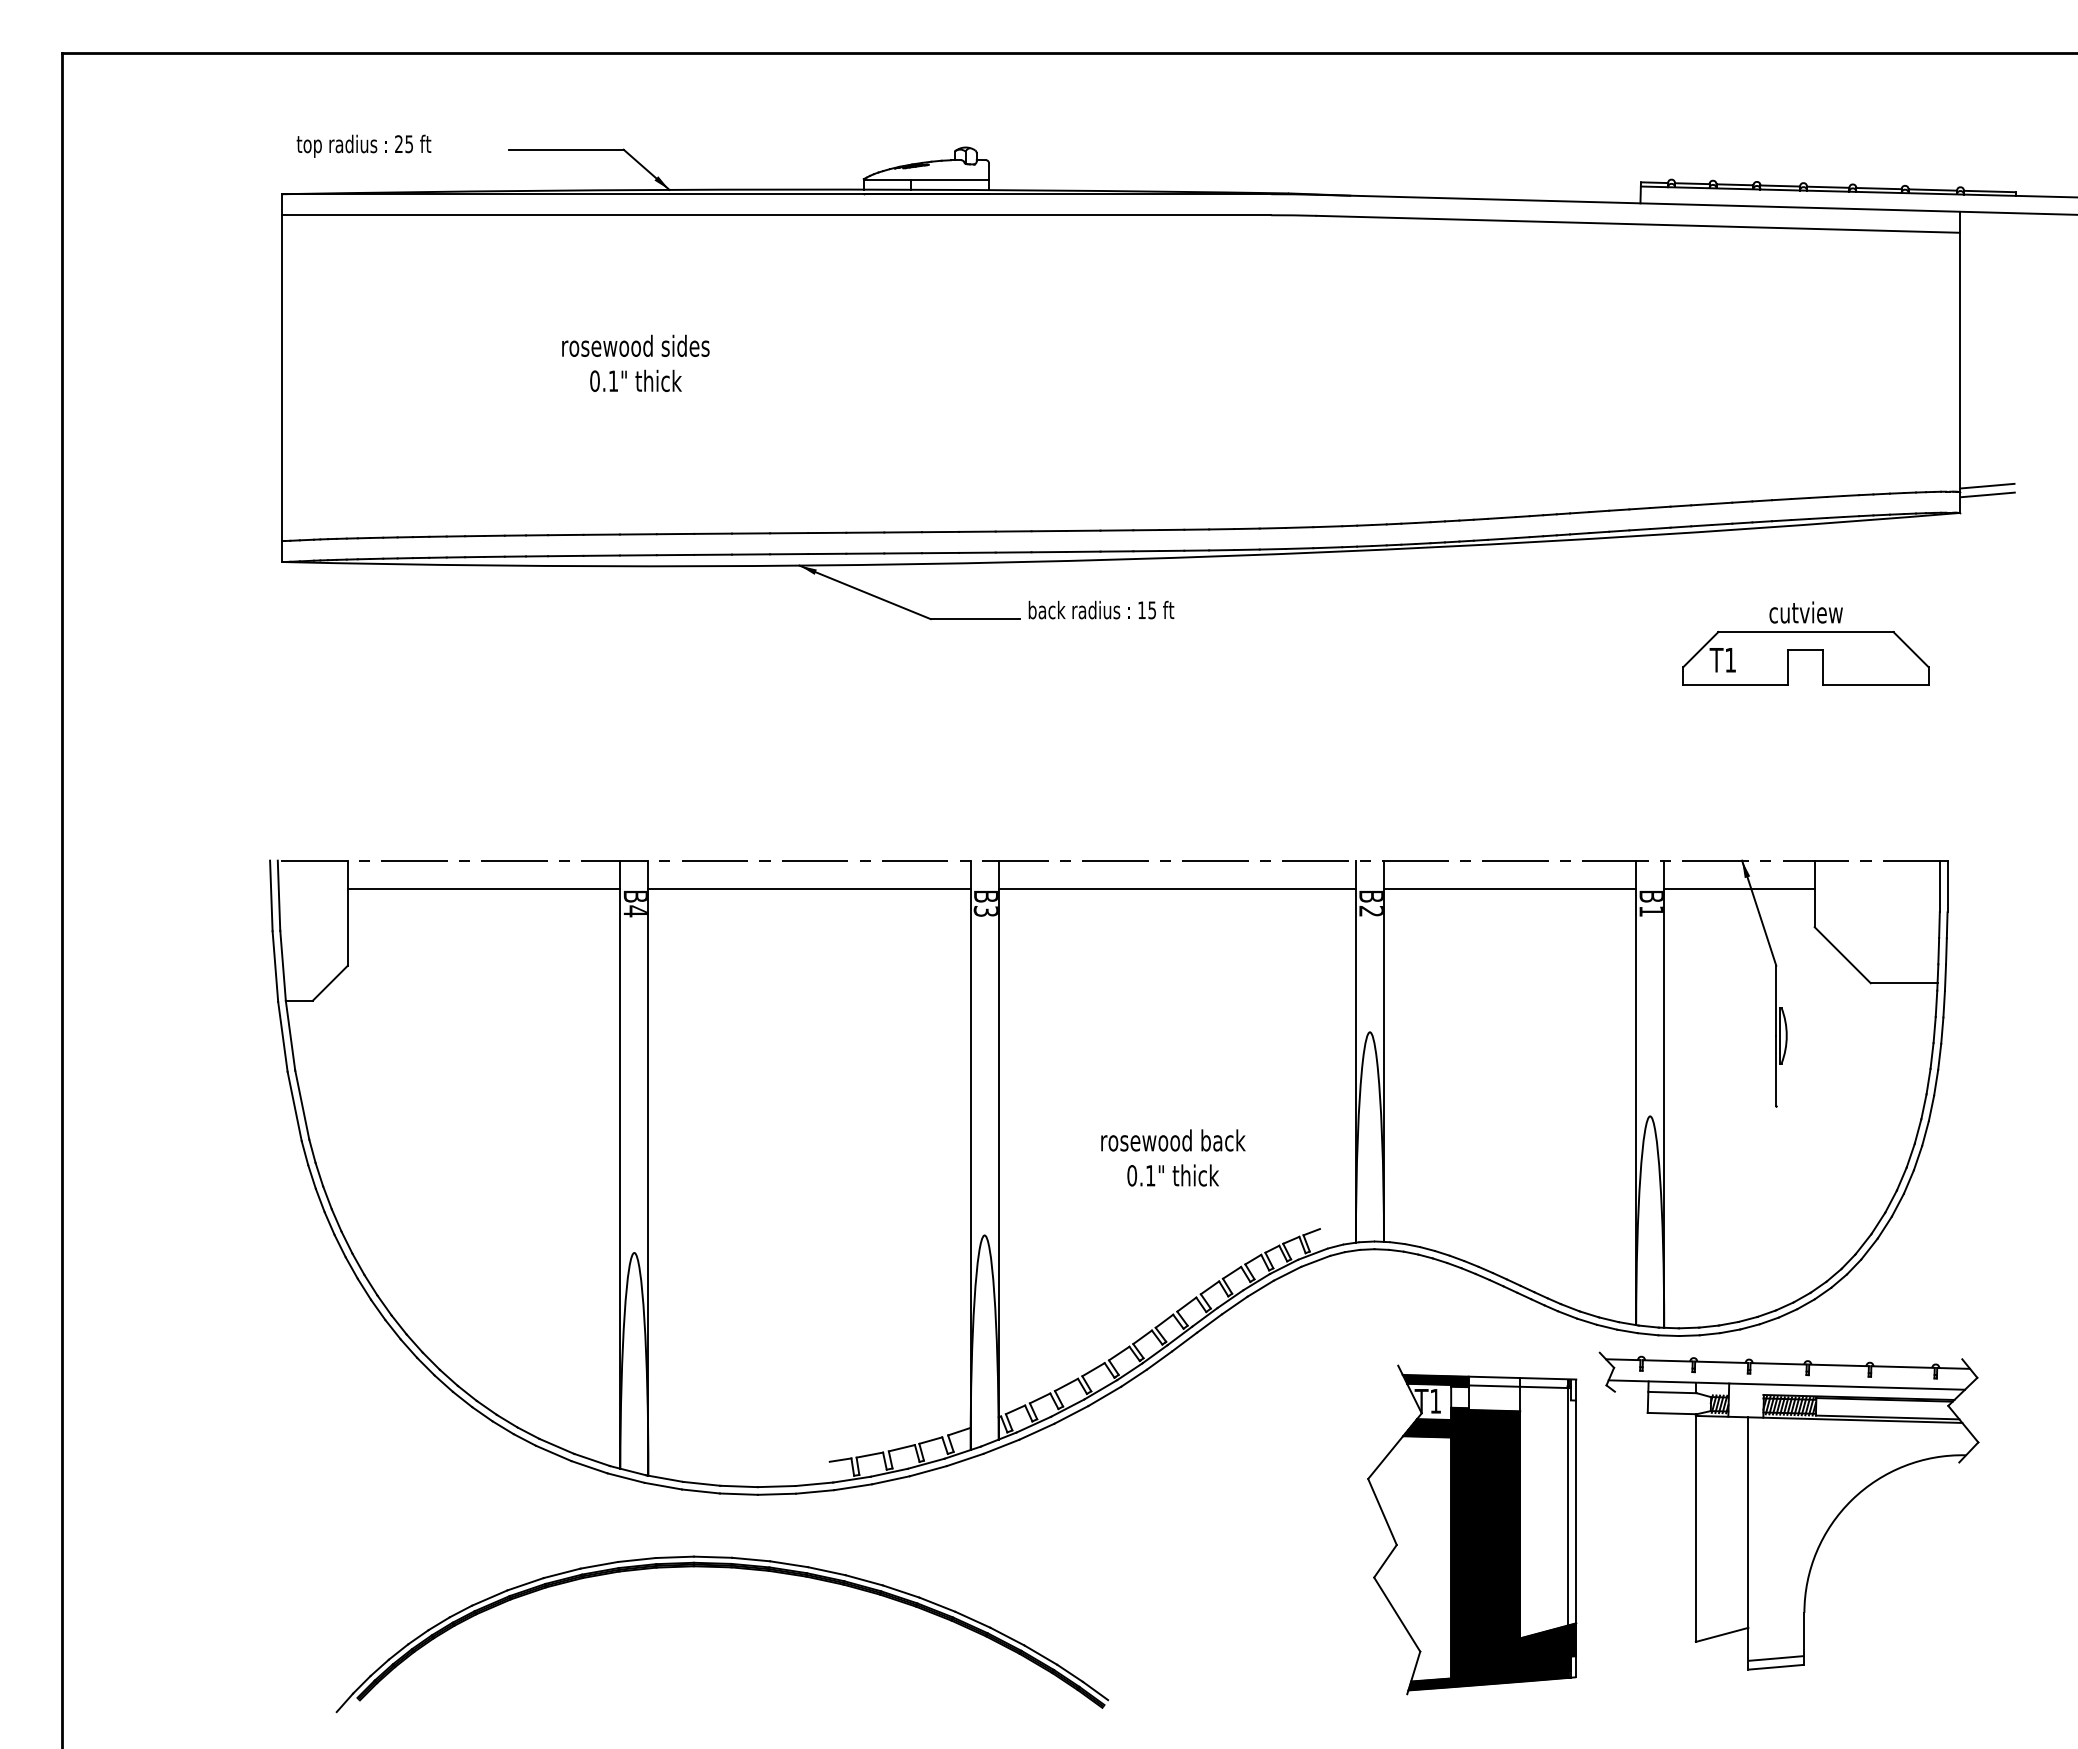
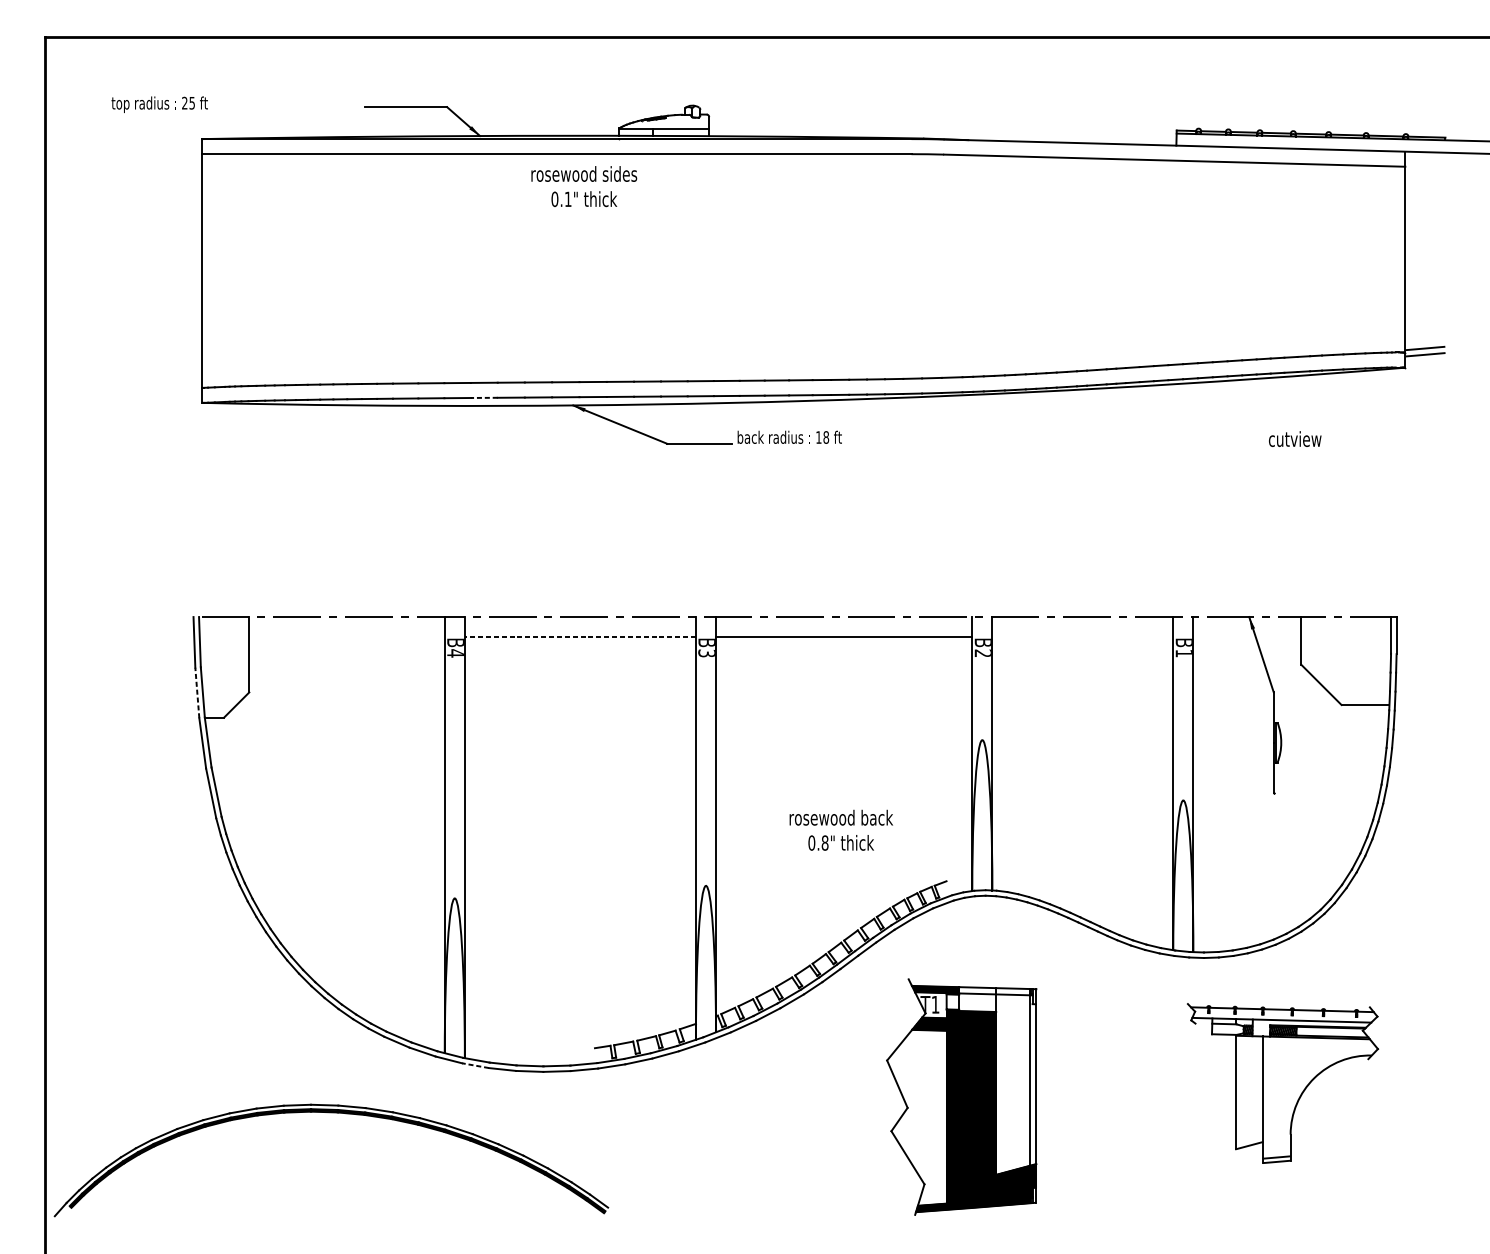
text: (363, 145) -> (159, 104), moved
text: (635, 362) -> (583, 185), moved
line: (675, 555) -> (484, 398), solid -> dashed
text: (1152, 610) -> (826, 437), 15 -> 18
part: (1805, 650) -> (1294, 466), removed
line: (483, 888) -> (346, 637), removed
line: (809, 888) -> (580, 637), solid -> dashed
line: (1509, 888) -> (1082, 637), removed
line: (1739, 888) -> (1247, 637), removed
line: (275, 966) -> (197, 692), solid -> dashed
text: (1150, 1175) -> (824, 842), 0.1" -> 0.8"
line: (663, 1486) -> (475, 1065), solid -> dashed
part: (1788, 1510) -> (1282, 1083), size x0.7
part: (1472, 1529) -> (961, 1096), moved
part: (723, 1568) -> (332, 1113), moved

